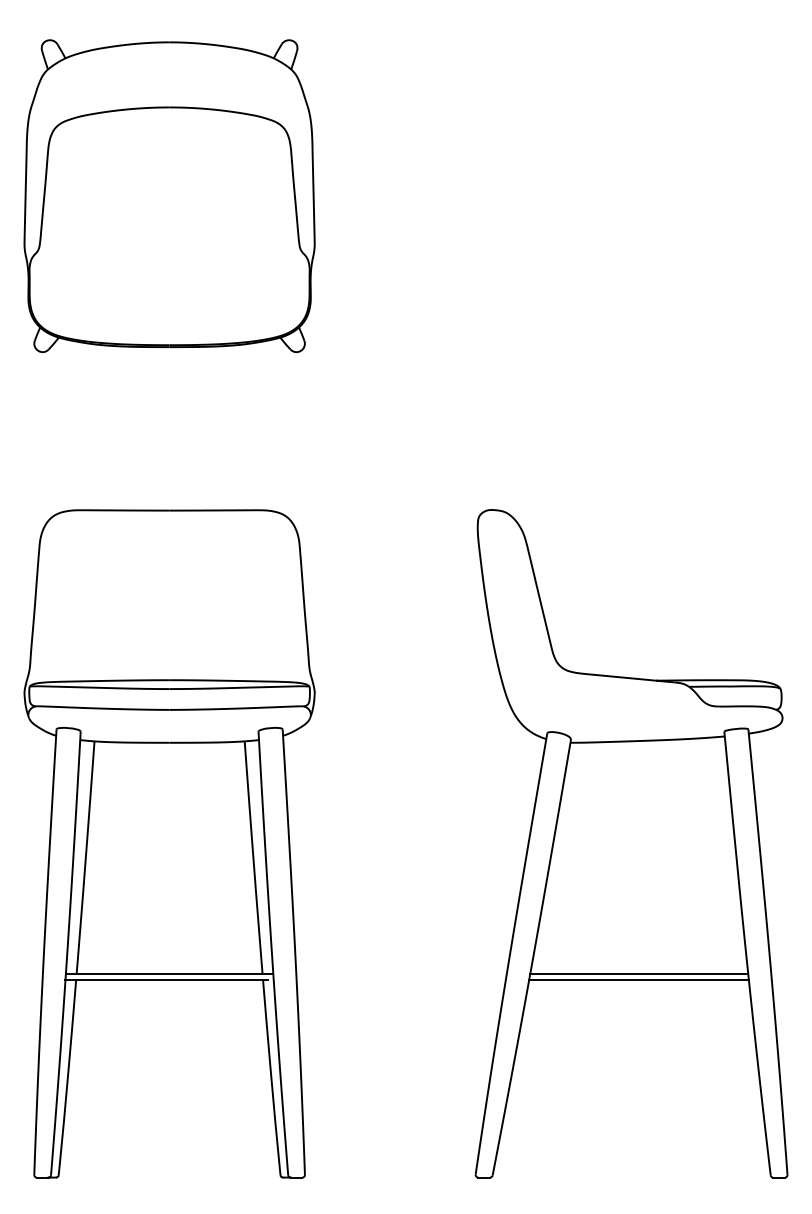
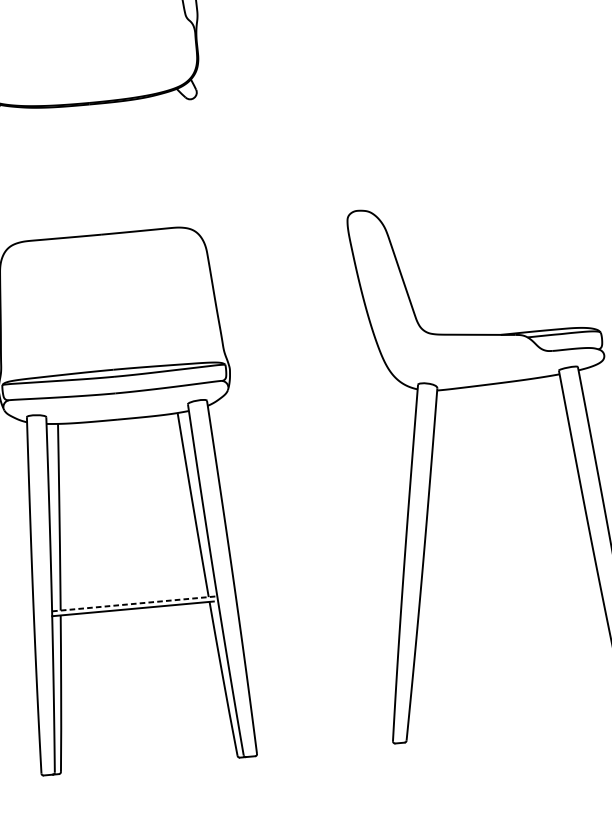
line: (169, 974) -> (134, 604), solid -> dashed
line: (639, 974) -> (508, 570), removed
line: (638, 980) -> (508, 574), removed

